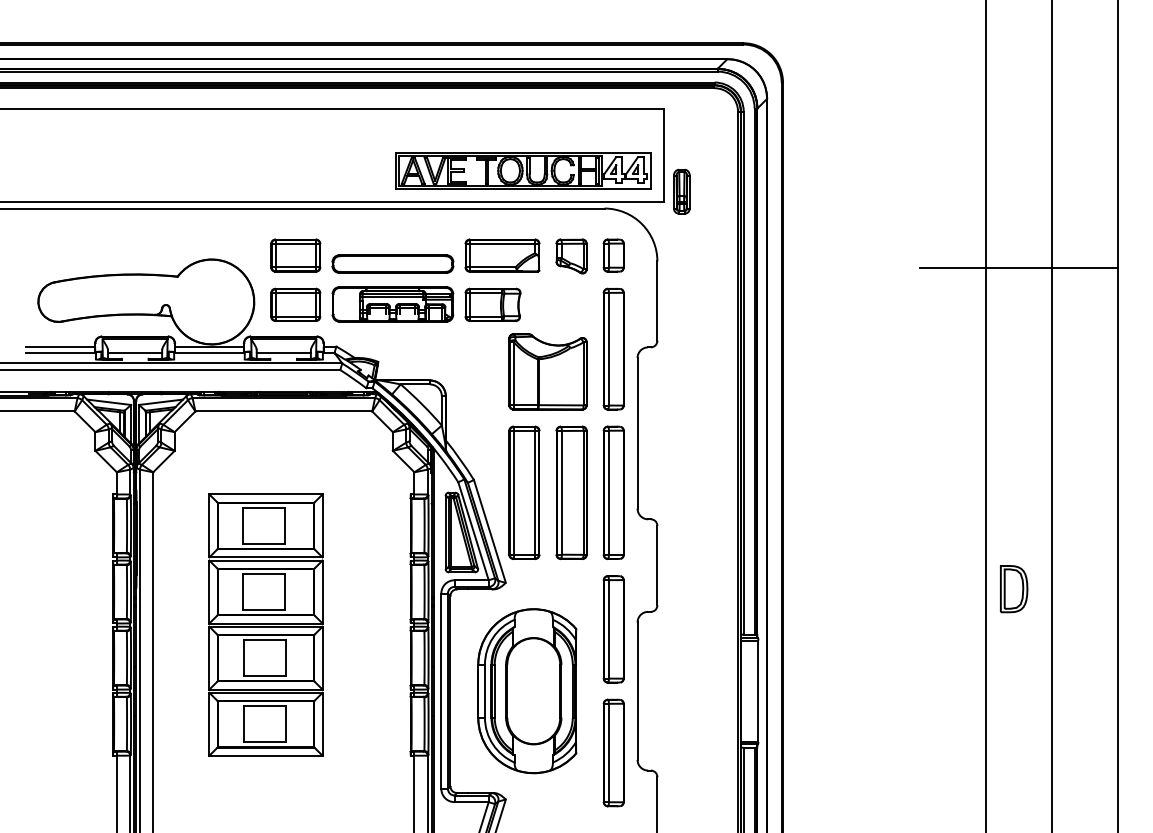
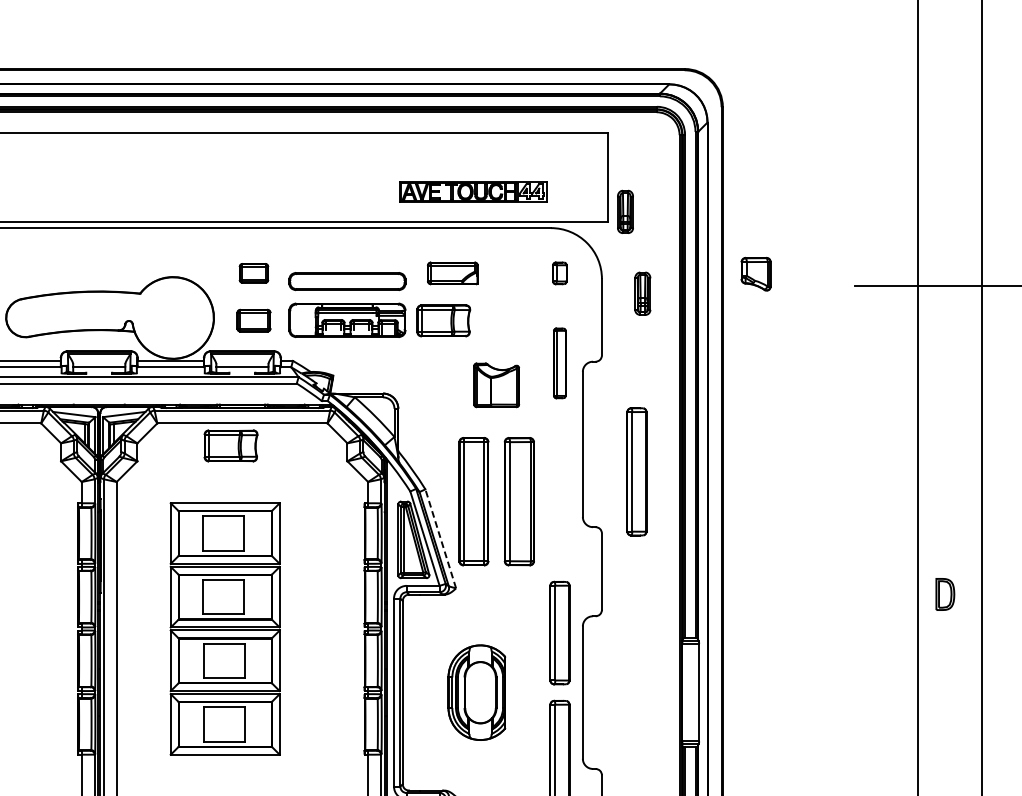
part: (523, 170) -> (473, 191), size x0.6
part: (295, 255) -> (253, 273), size x0.6
part: (502, 255) -> (452, 273), size x0.7
part: (613, 255) -> (559, 273), size x0.7
part: (571, 256) -> (756, 274), moved
part: (699, 276) -> (642, 293), added
part: (295, 304) -> (253, 320), size x0.7
part: (613, 348) -> (559, 362), size x0.6
part: (547, 371) -> (496, 384), size x0.6
part: (271, 434) -> (230, 445), added
part: (613, 492) -> (636, 471), moved
line: (489, 531) -> (440, 538), solid -> dashed
part: (1014, 589) -> (945, 594), size x0.7
part: (527, 691) -> (476, 692), size x0.6

